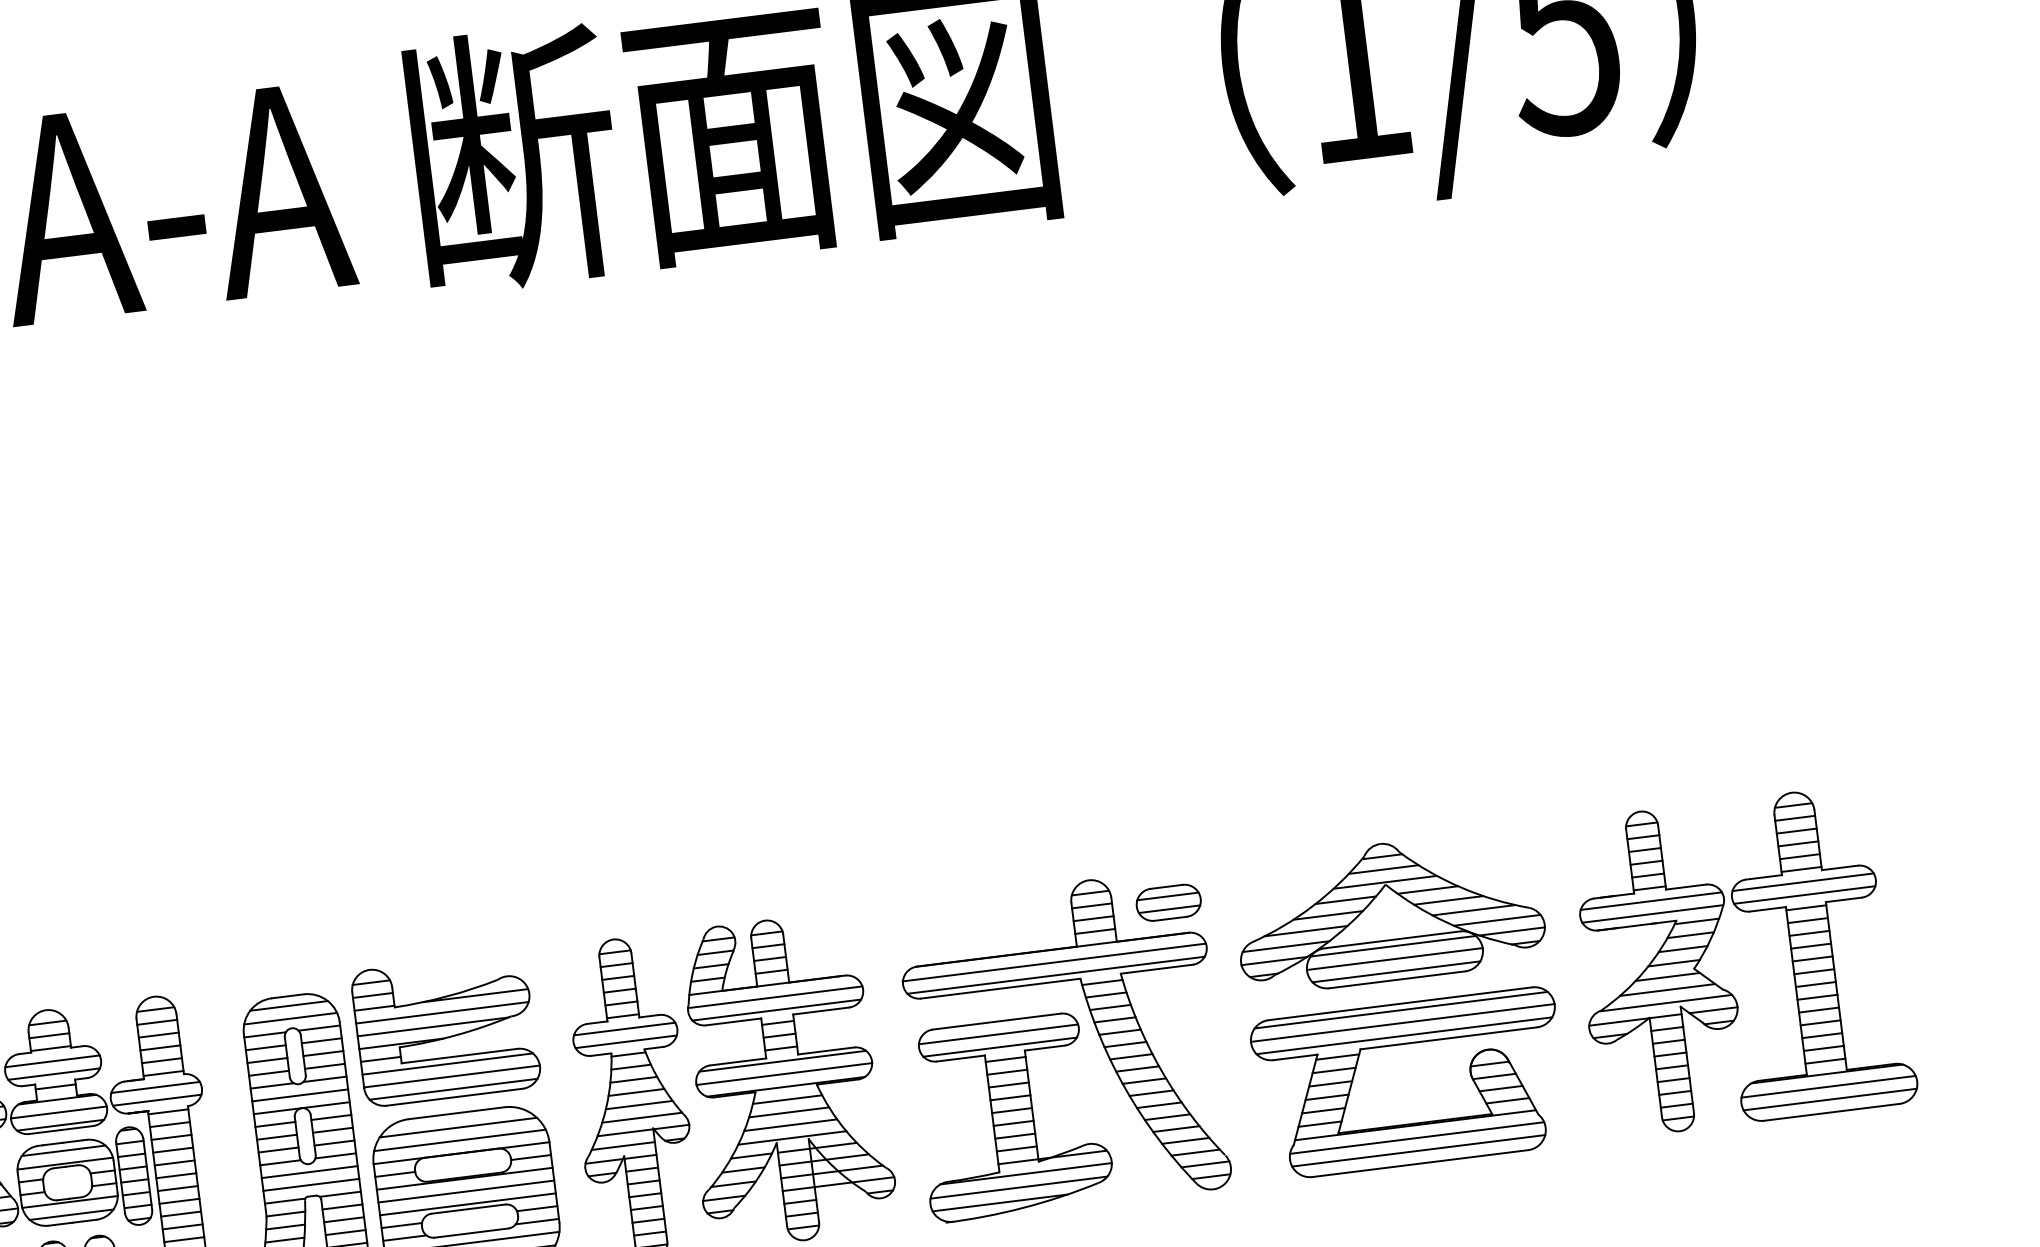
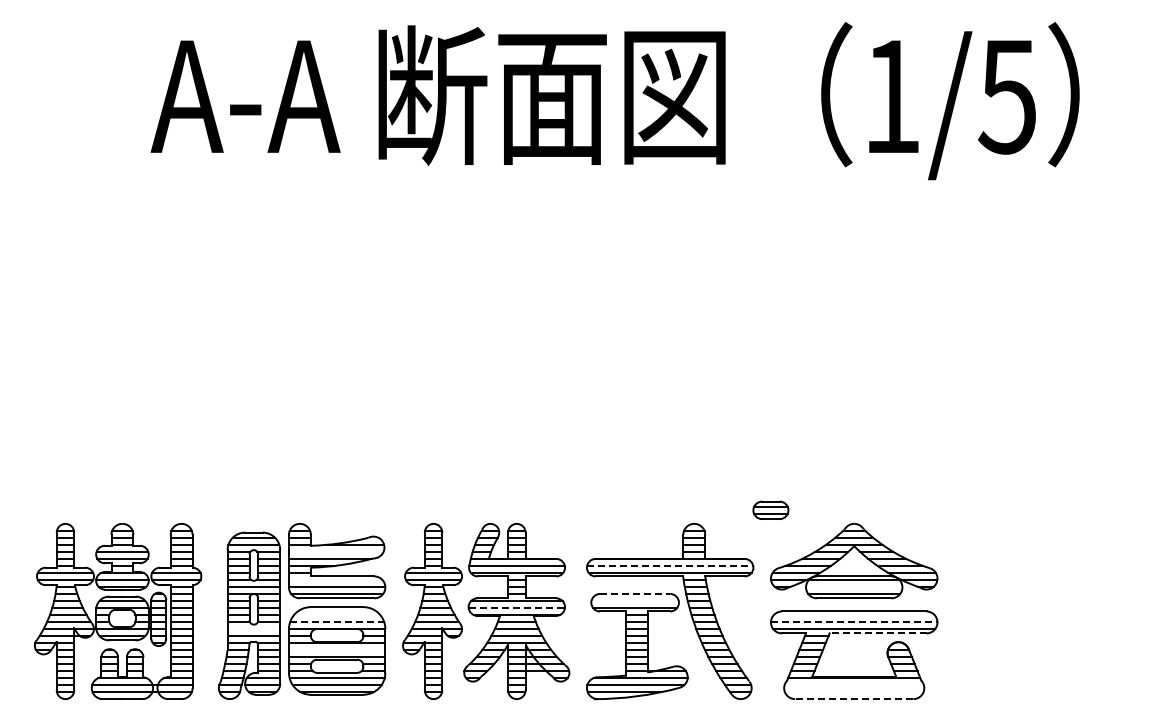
part: (1167, 901) -> (770, 509), moved
line: (1395, 958) -> (854, 586), removed
line: (1054, 961) -> (670, 565), solid -> dashed
part: (1726, 989) -> (1031, 625), removed
line: (1399, 1011) -> (853, 615), removed
line: (440, 1012) -> (335, 551), removed
line: (997, 1020) -> (635, 593), solid -> dashed
line: (1403, 1023) -> (854, 622), solid -> dashed
line: (997, 1033) -> (634, 600), removed
line: (1447, 1038) -> (877, 633), solid -> dashed
line: (447, 1063) -> (335, 579), removed
line: (785, 1072) -> (517, 607), solid -> dashed
line: (459, 1128) -> (337, 615), removed
line: (1415, 1138) -> (853, 685), removed
line: (460, 1141) -> (337, 622), solid -> dashed
line: (1417, 1151) -> (853, 692), removed
line: (1419, 1164) -> (853, 699), solid -> dashed
line: (309, 1173) -> (253, 629), removed
line: (465, 1192) -> (336, 650), removed

